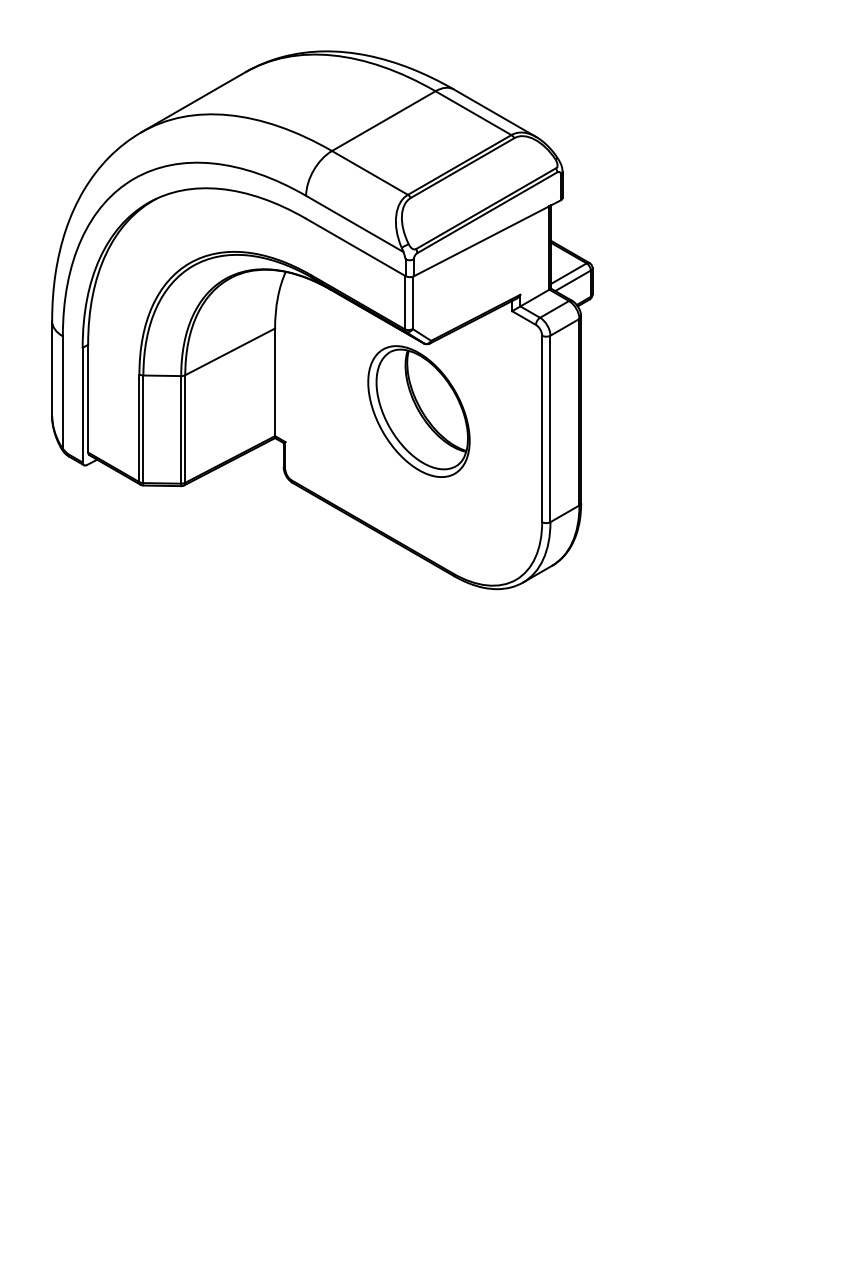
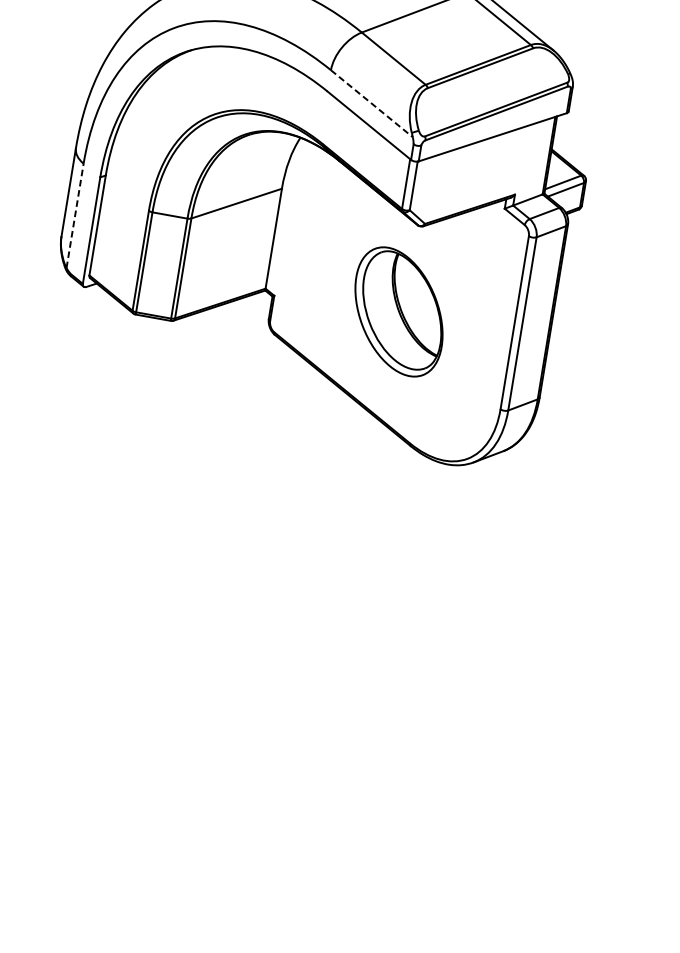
line: (355, 224) -> (372, 104), solid -> dashed
line: (62, 392) -> (74, 215), solid -> dashed
part: (418, 411) -> (398, 311), moved

